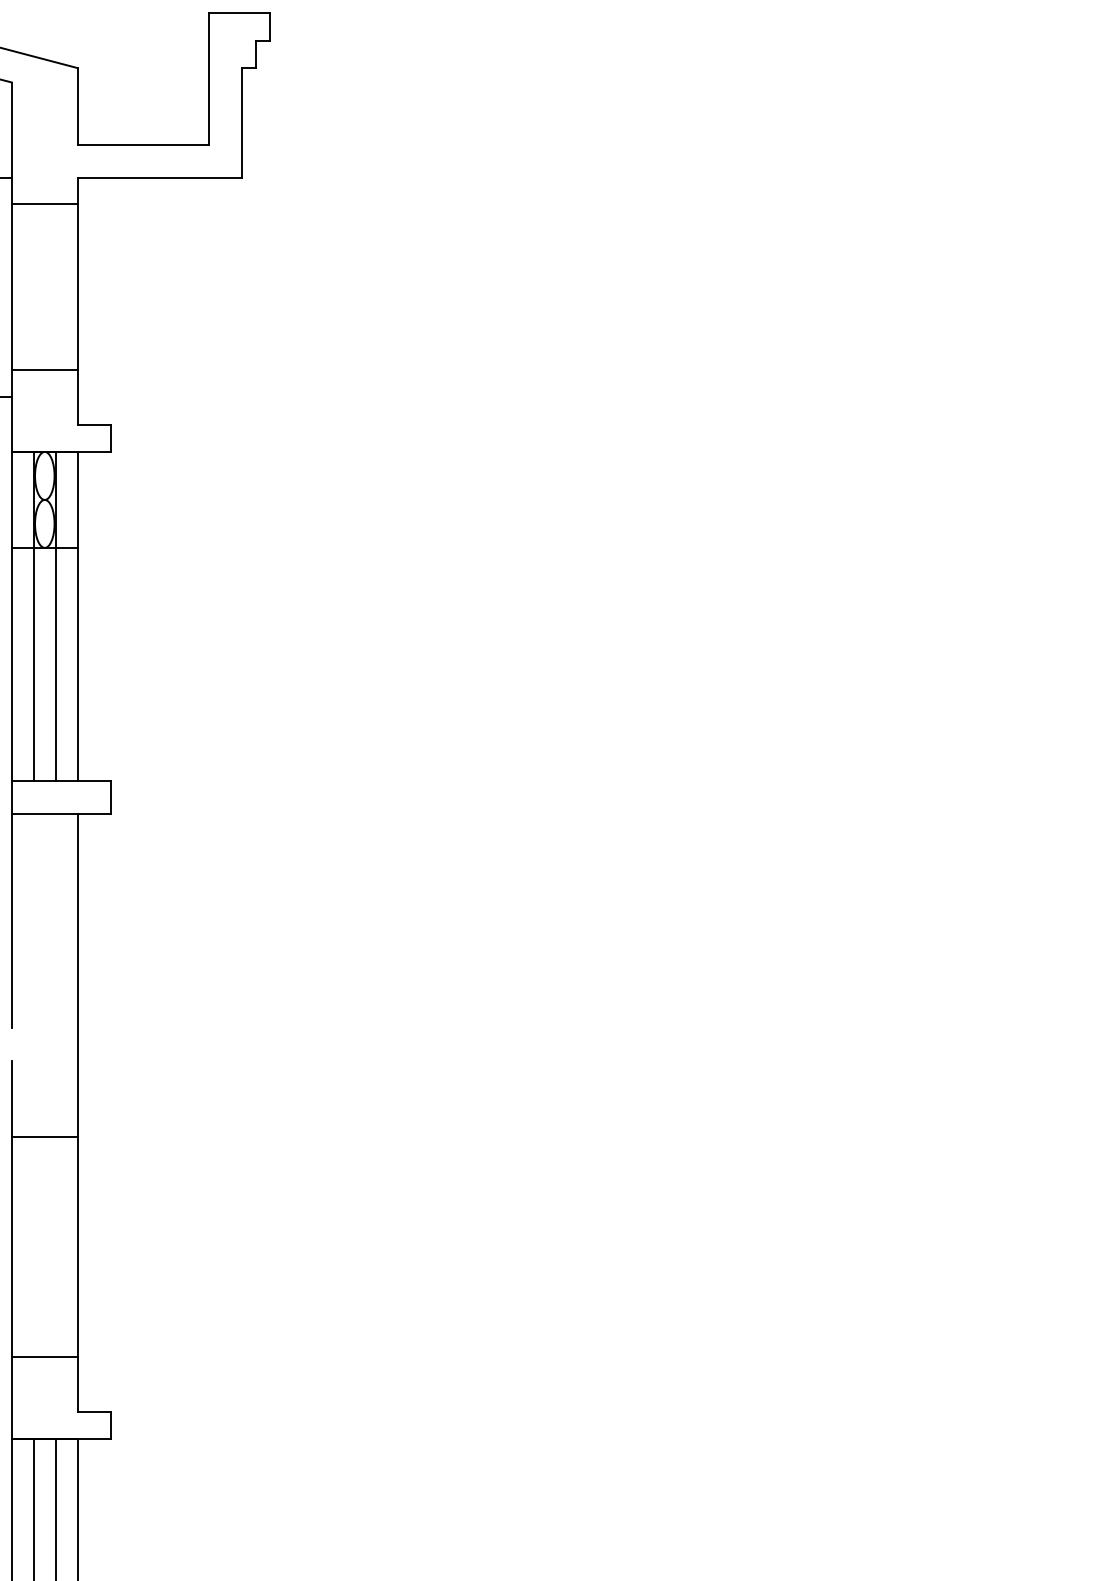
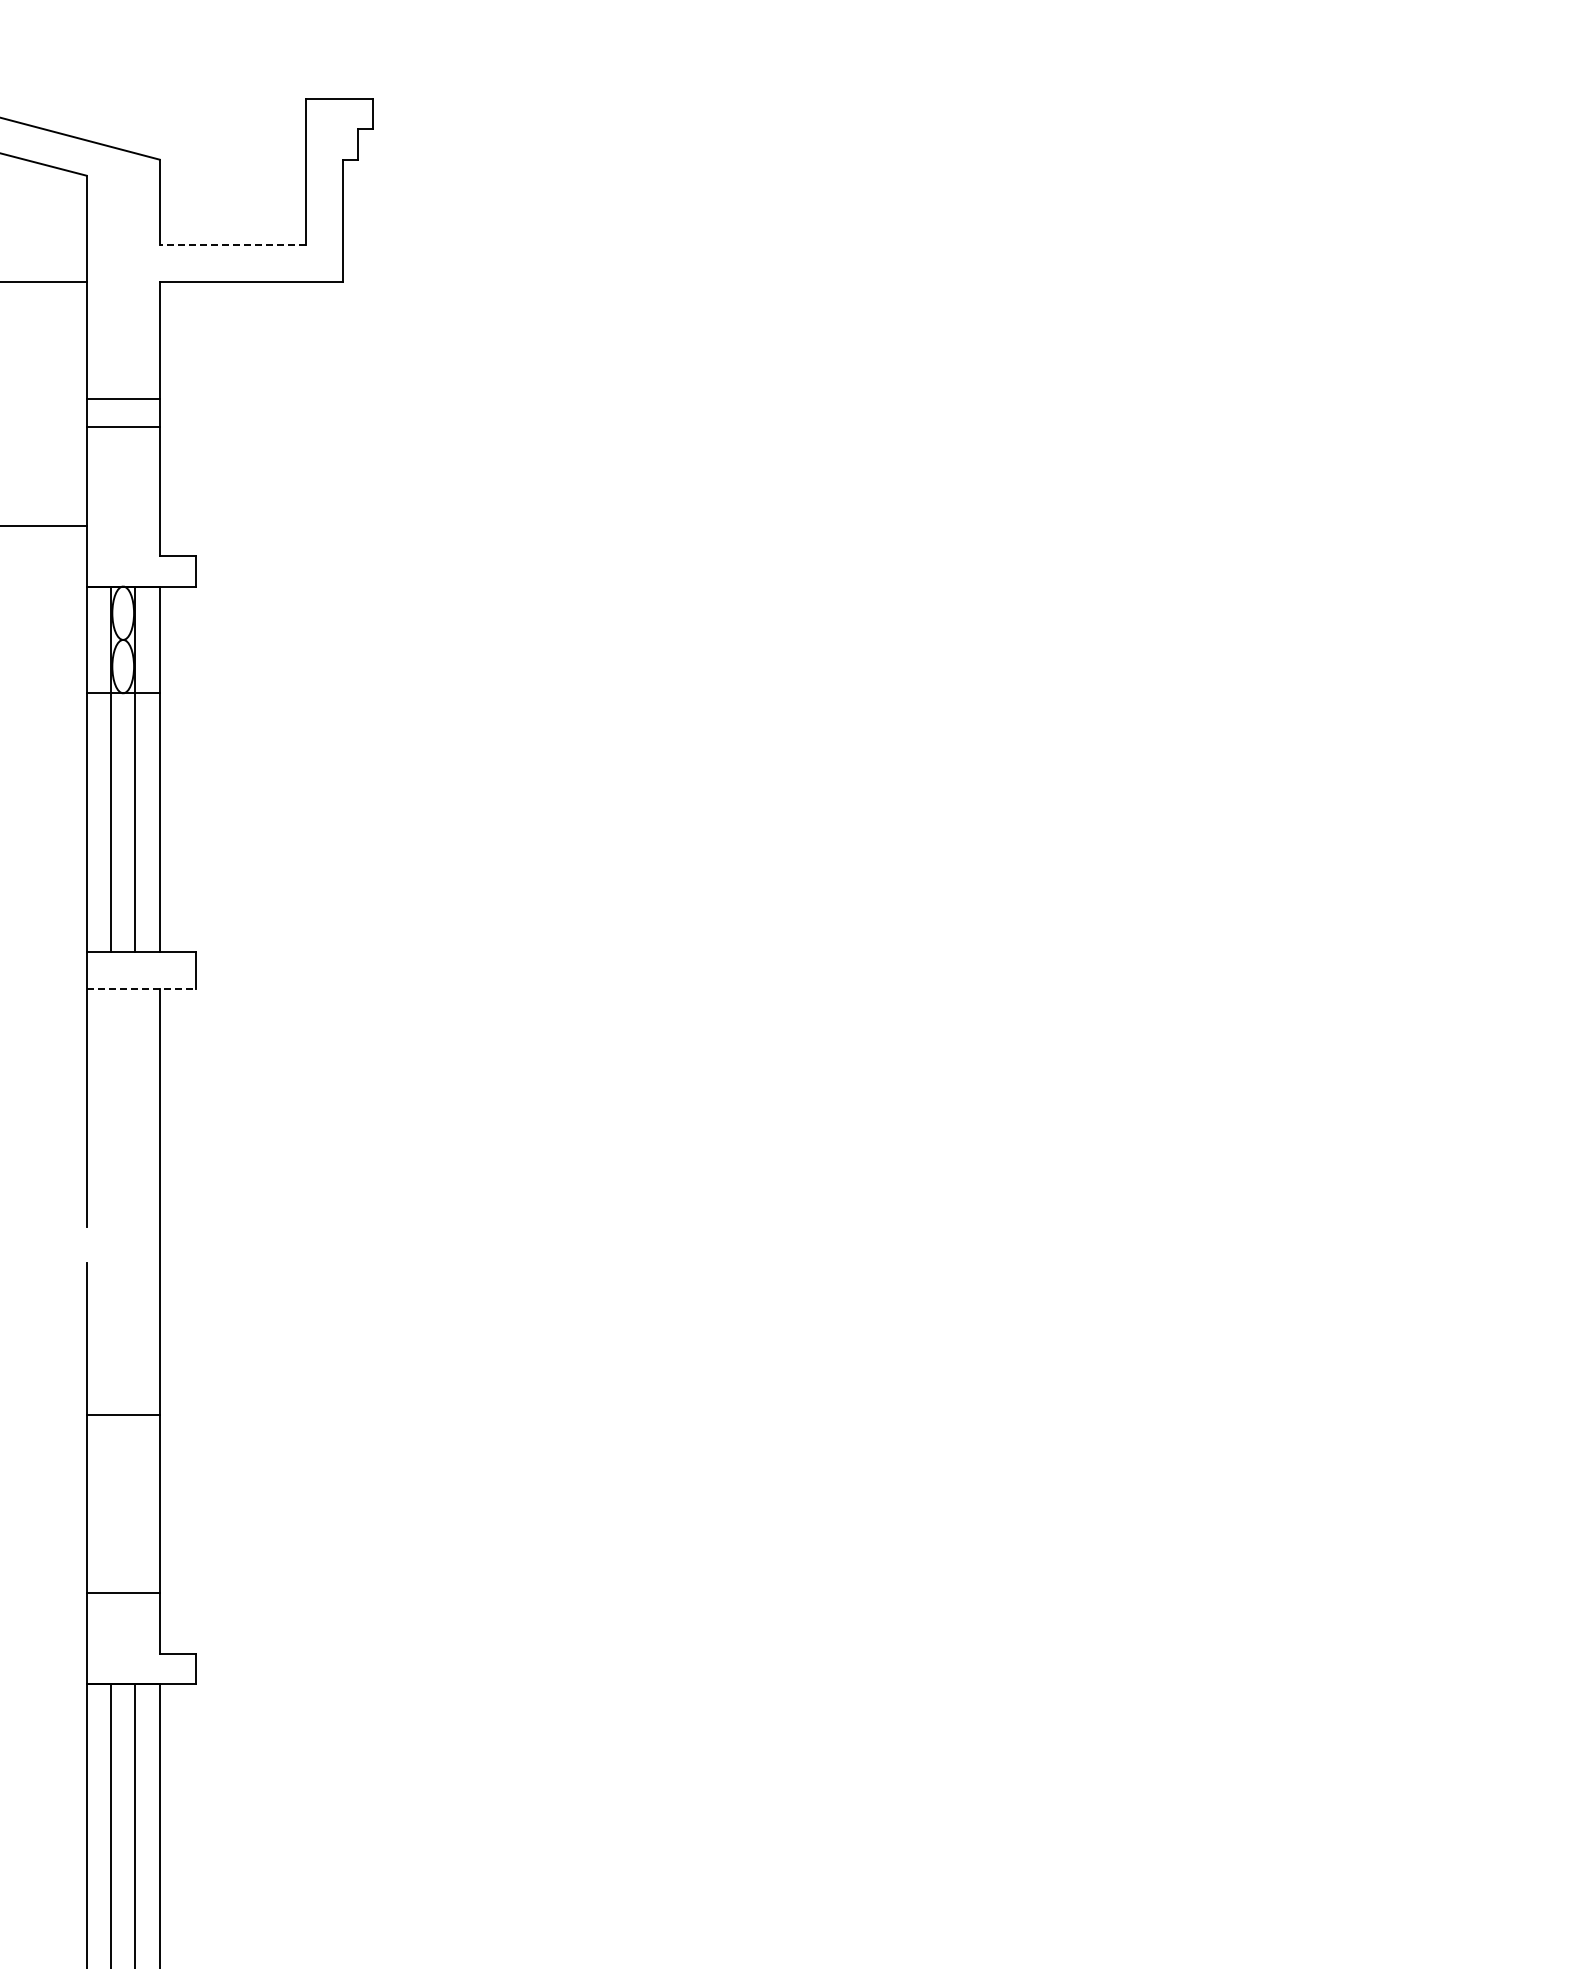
line: (143, 145) -> (232, 245), solid -> dashed
line: (44, 203) -> (122, 398), moved
line: (44, 370) -> (122, 427), moved
line: (61, 814) -> (141, 989), solid -> dashed
line: (44, 1137) -> (122, 1414), moved

